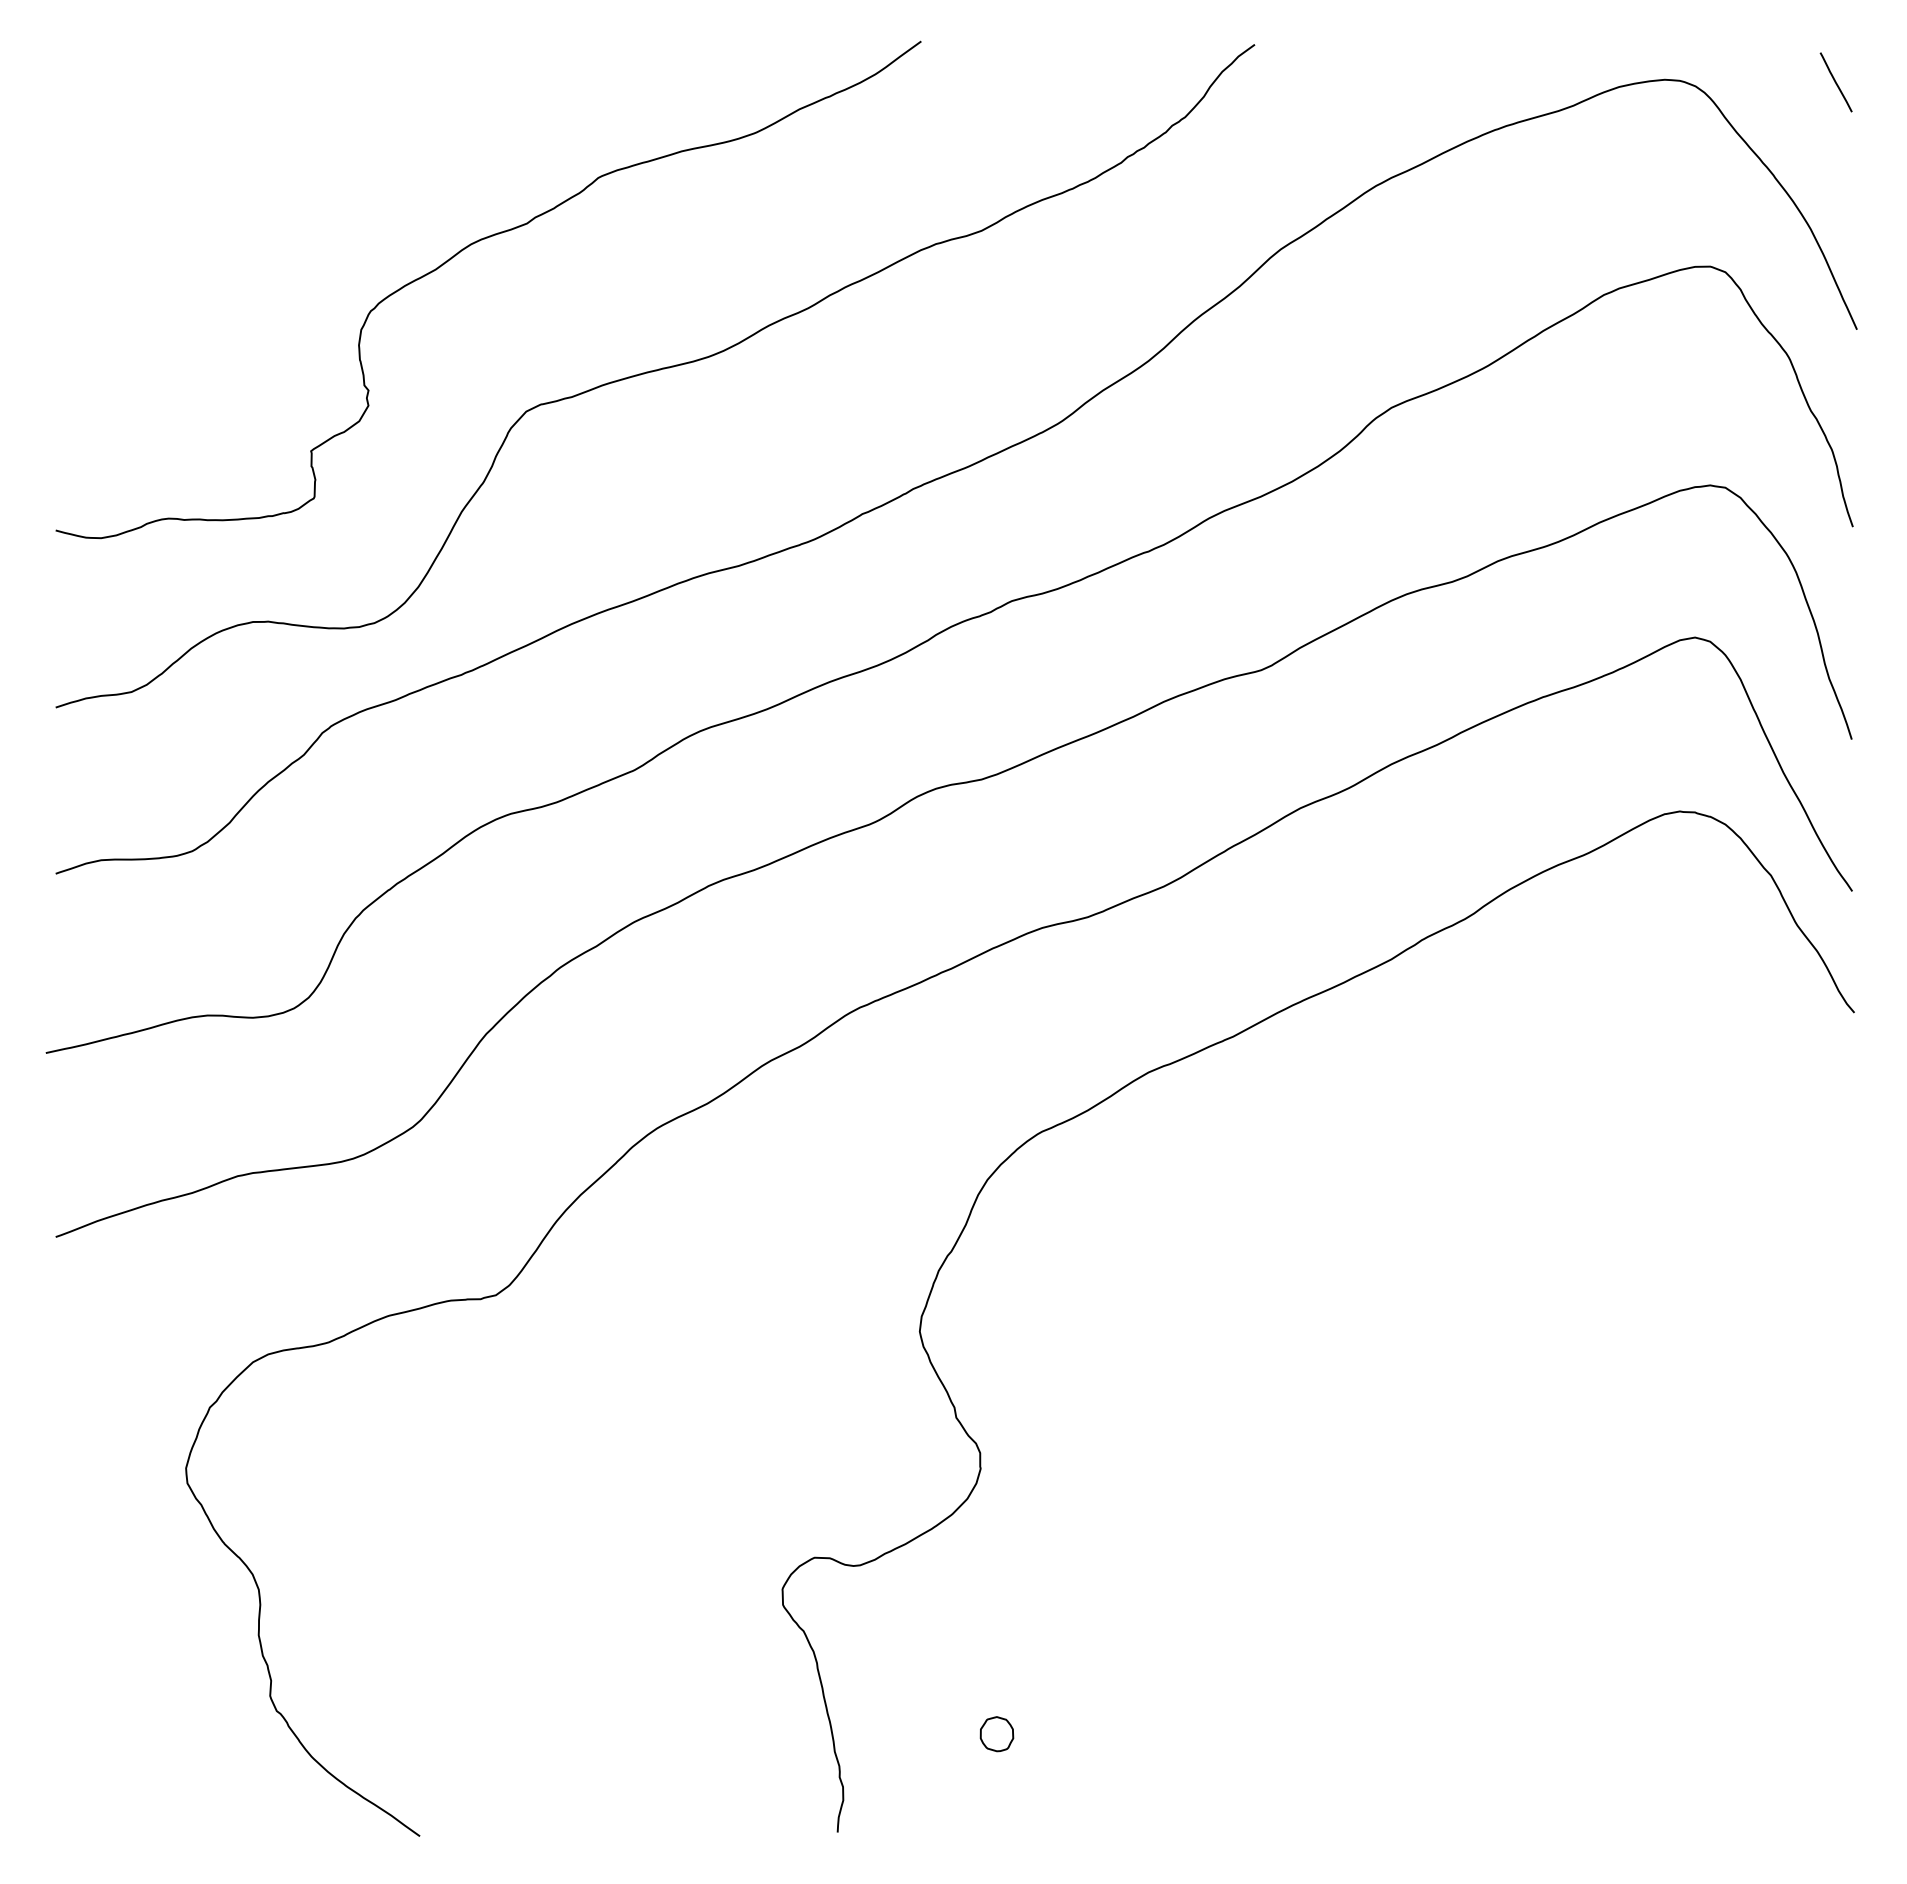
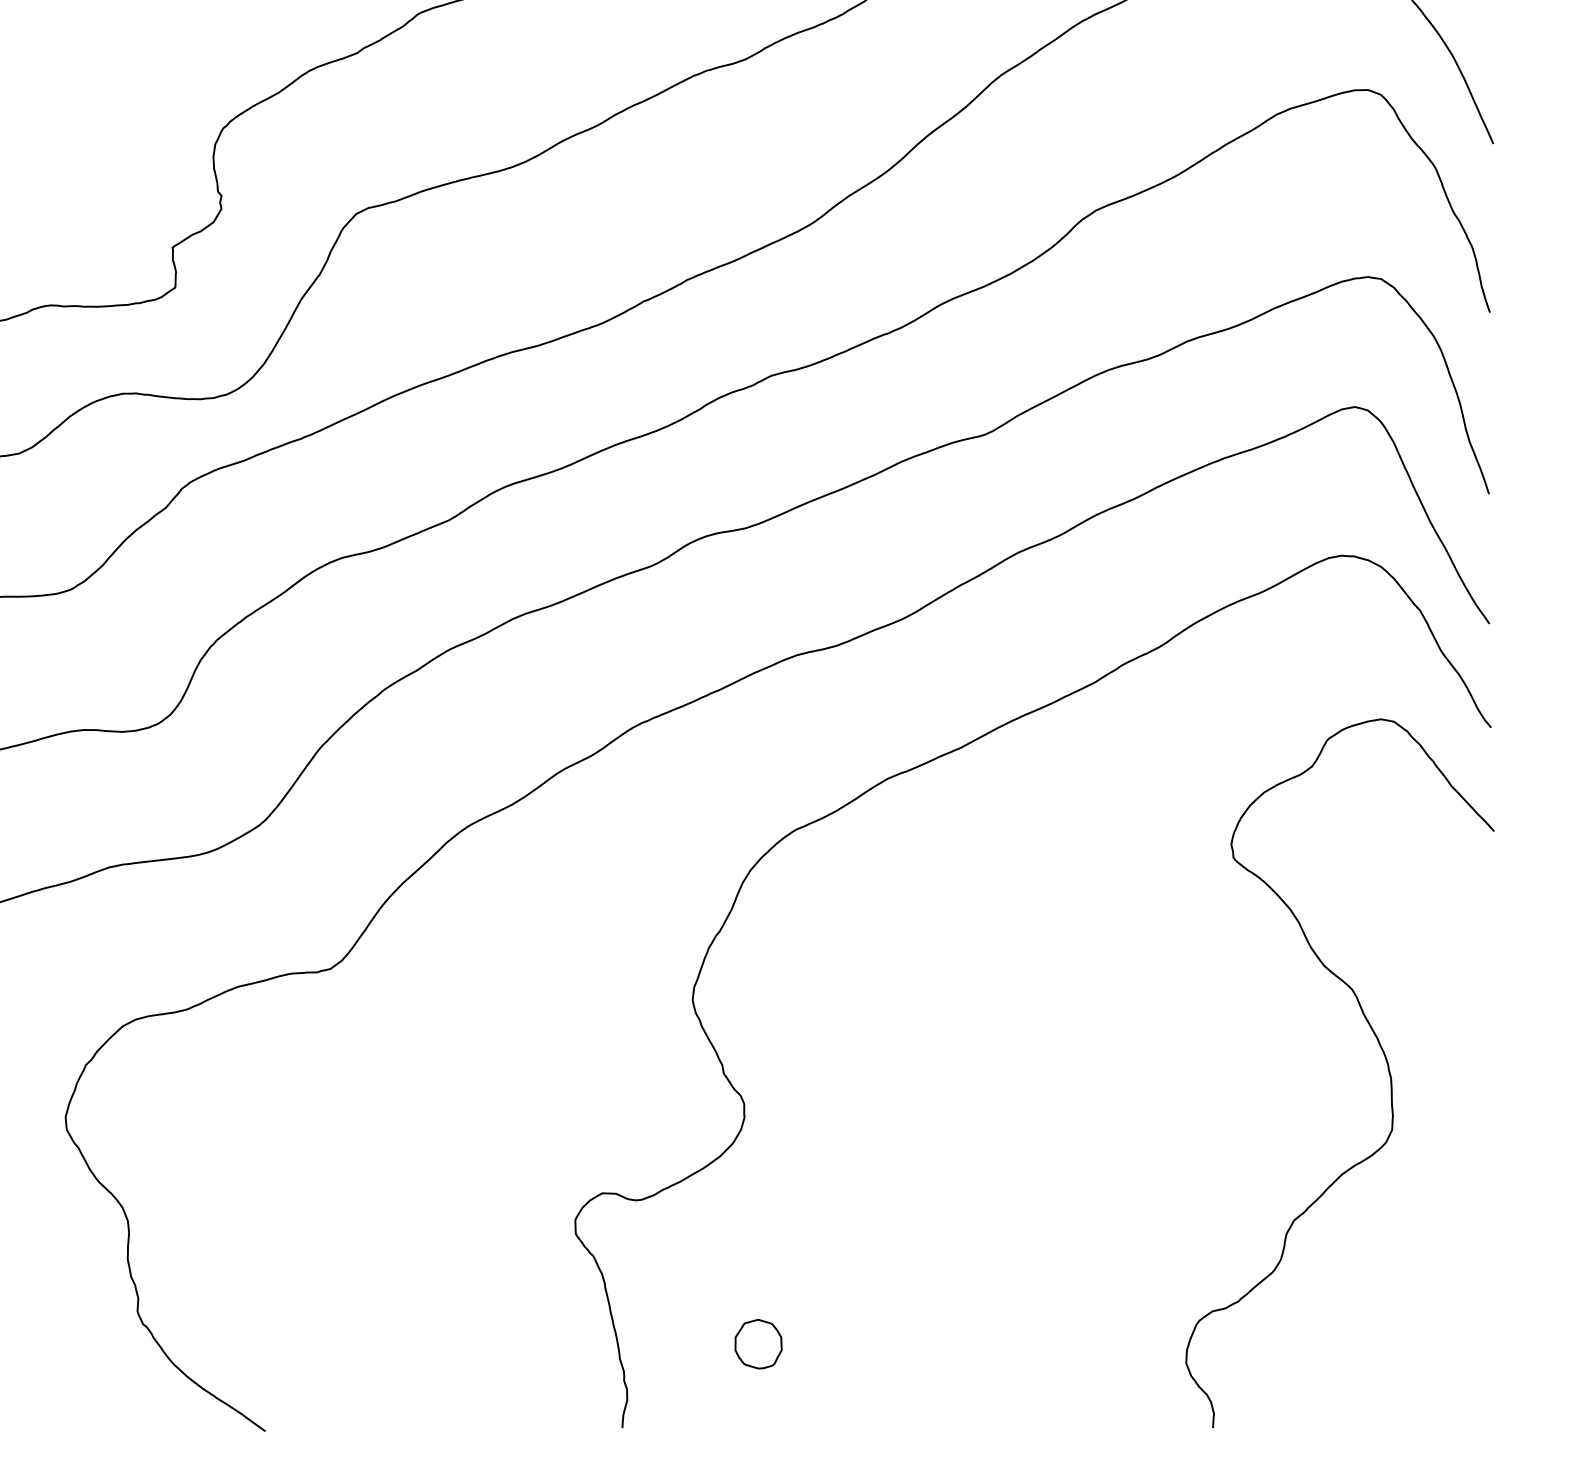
curve: (1729, 1398) -> (1384, 1057), added
part: (996, 1733) -> (758, 1343), size x1.67

